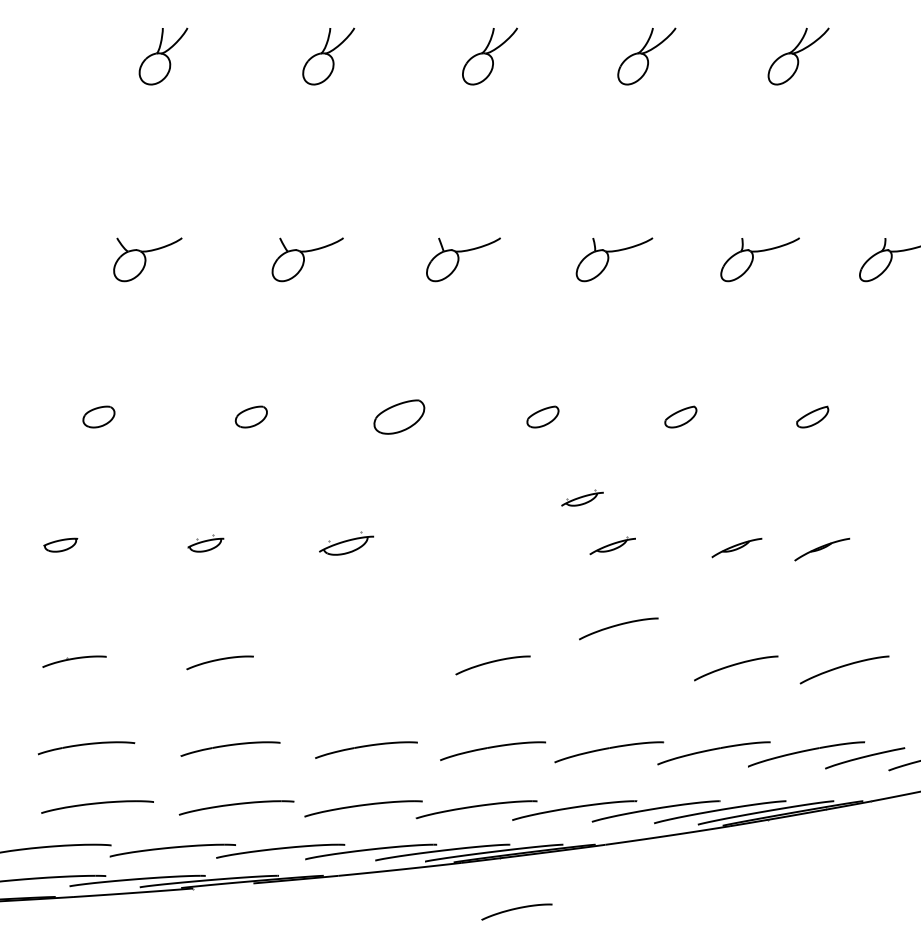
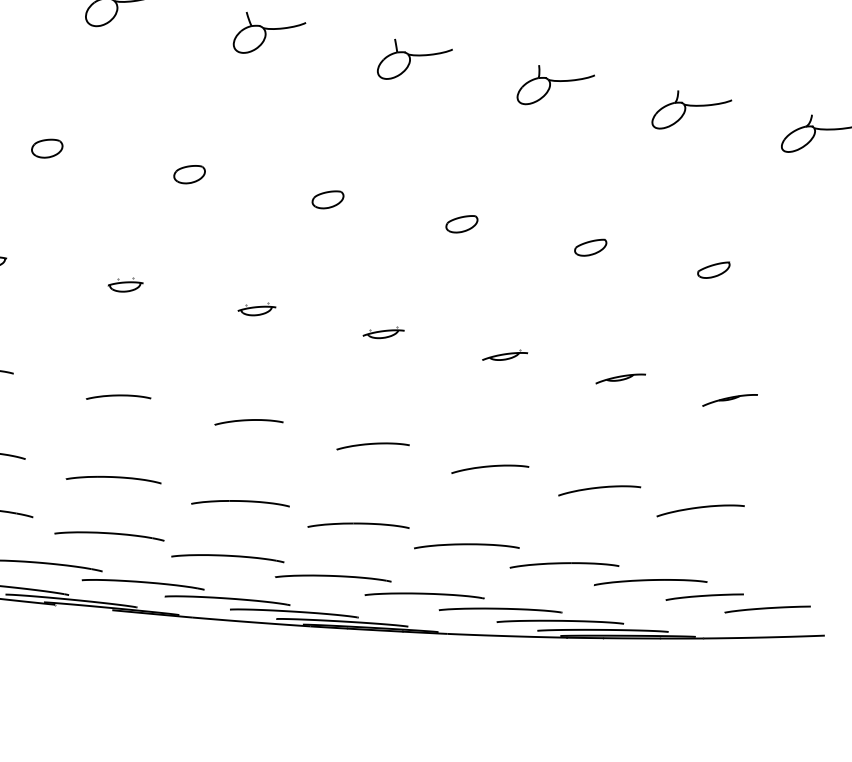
part: (399, 416) -> (327, 198), size x0.62
part: (582, 497) -> (383, 331), moved
part: (346, 543) -> (256, 308), size x0.71
part: (822, 549) -> (730, 400), moved
curve: (617, 626) -> (489, 467), moved
curve: (516, 909) -> (249, 420), moved

